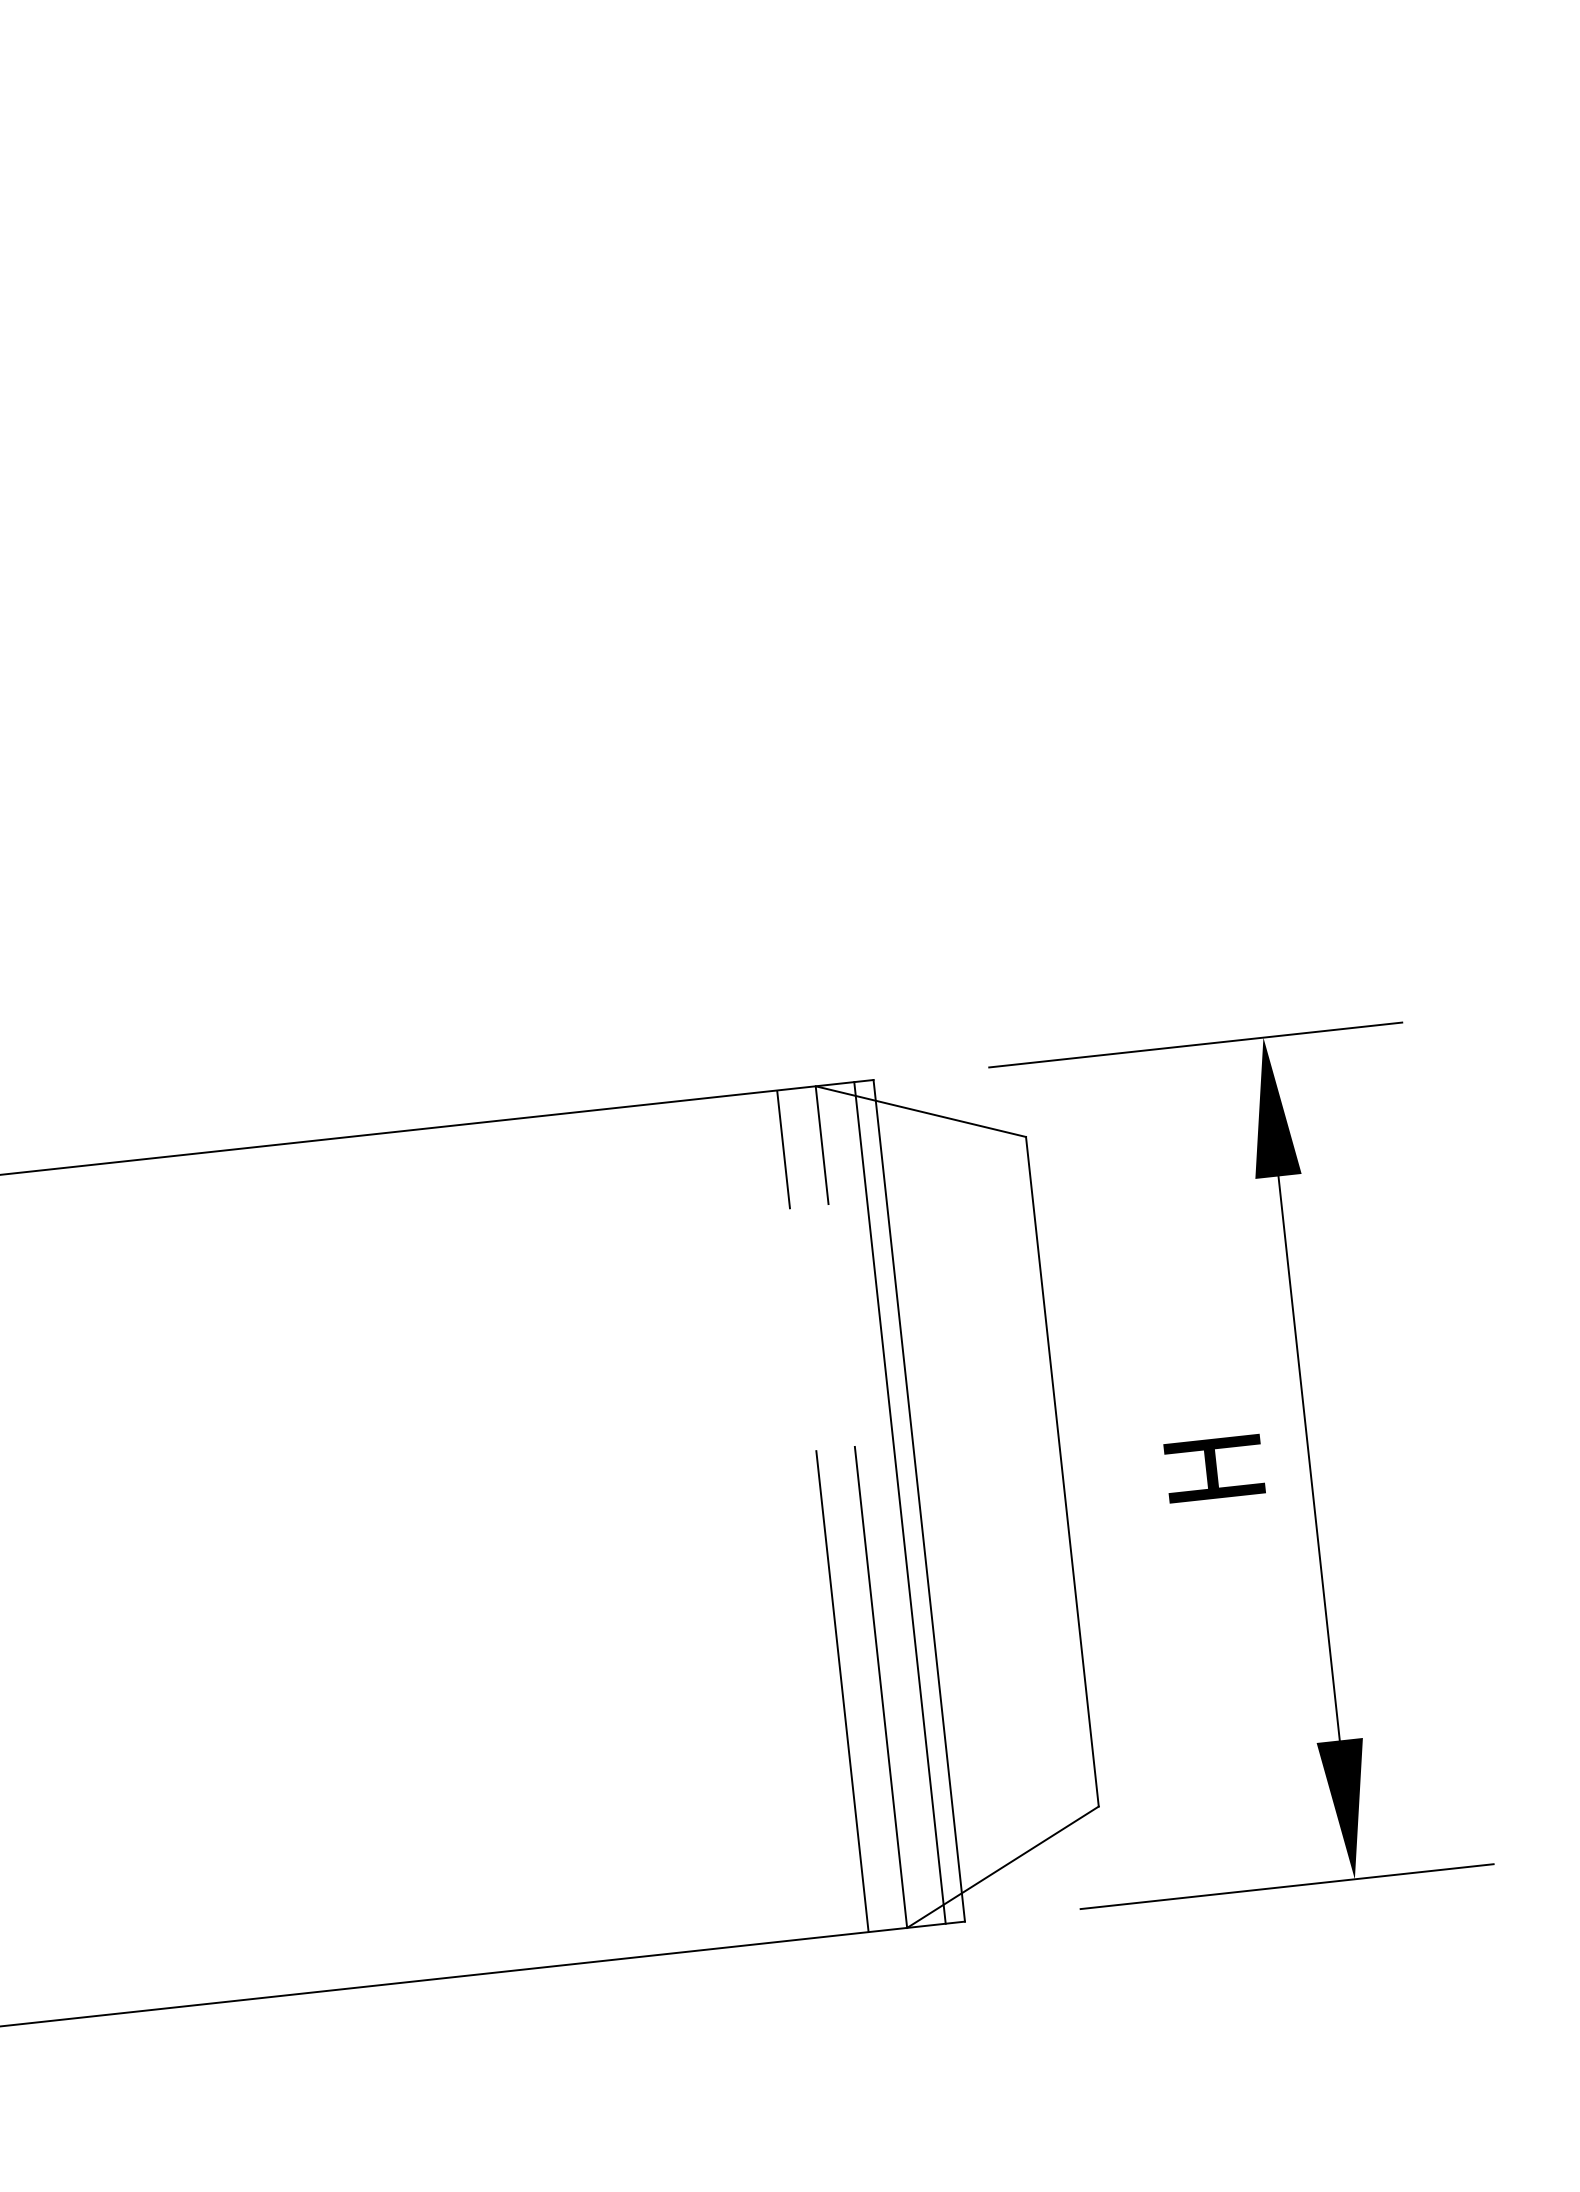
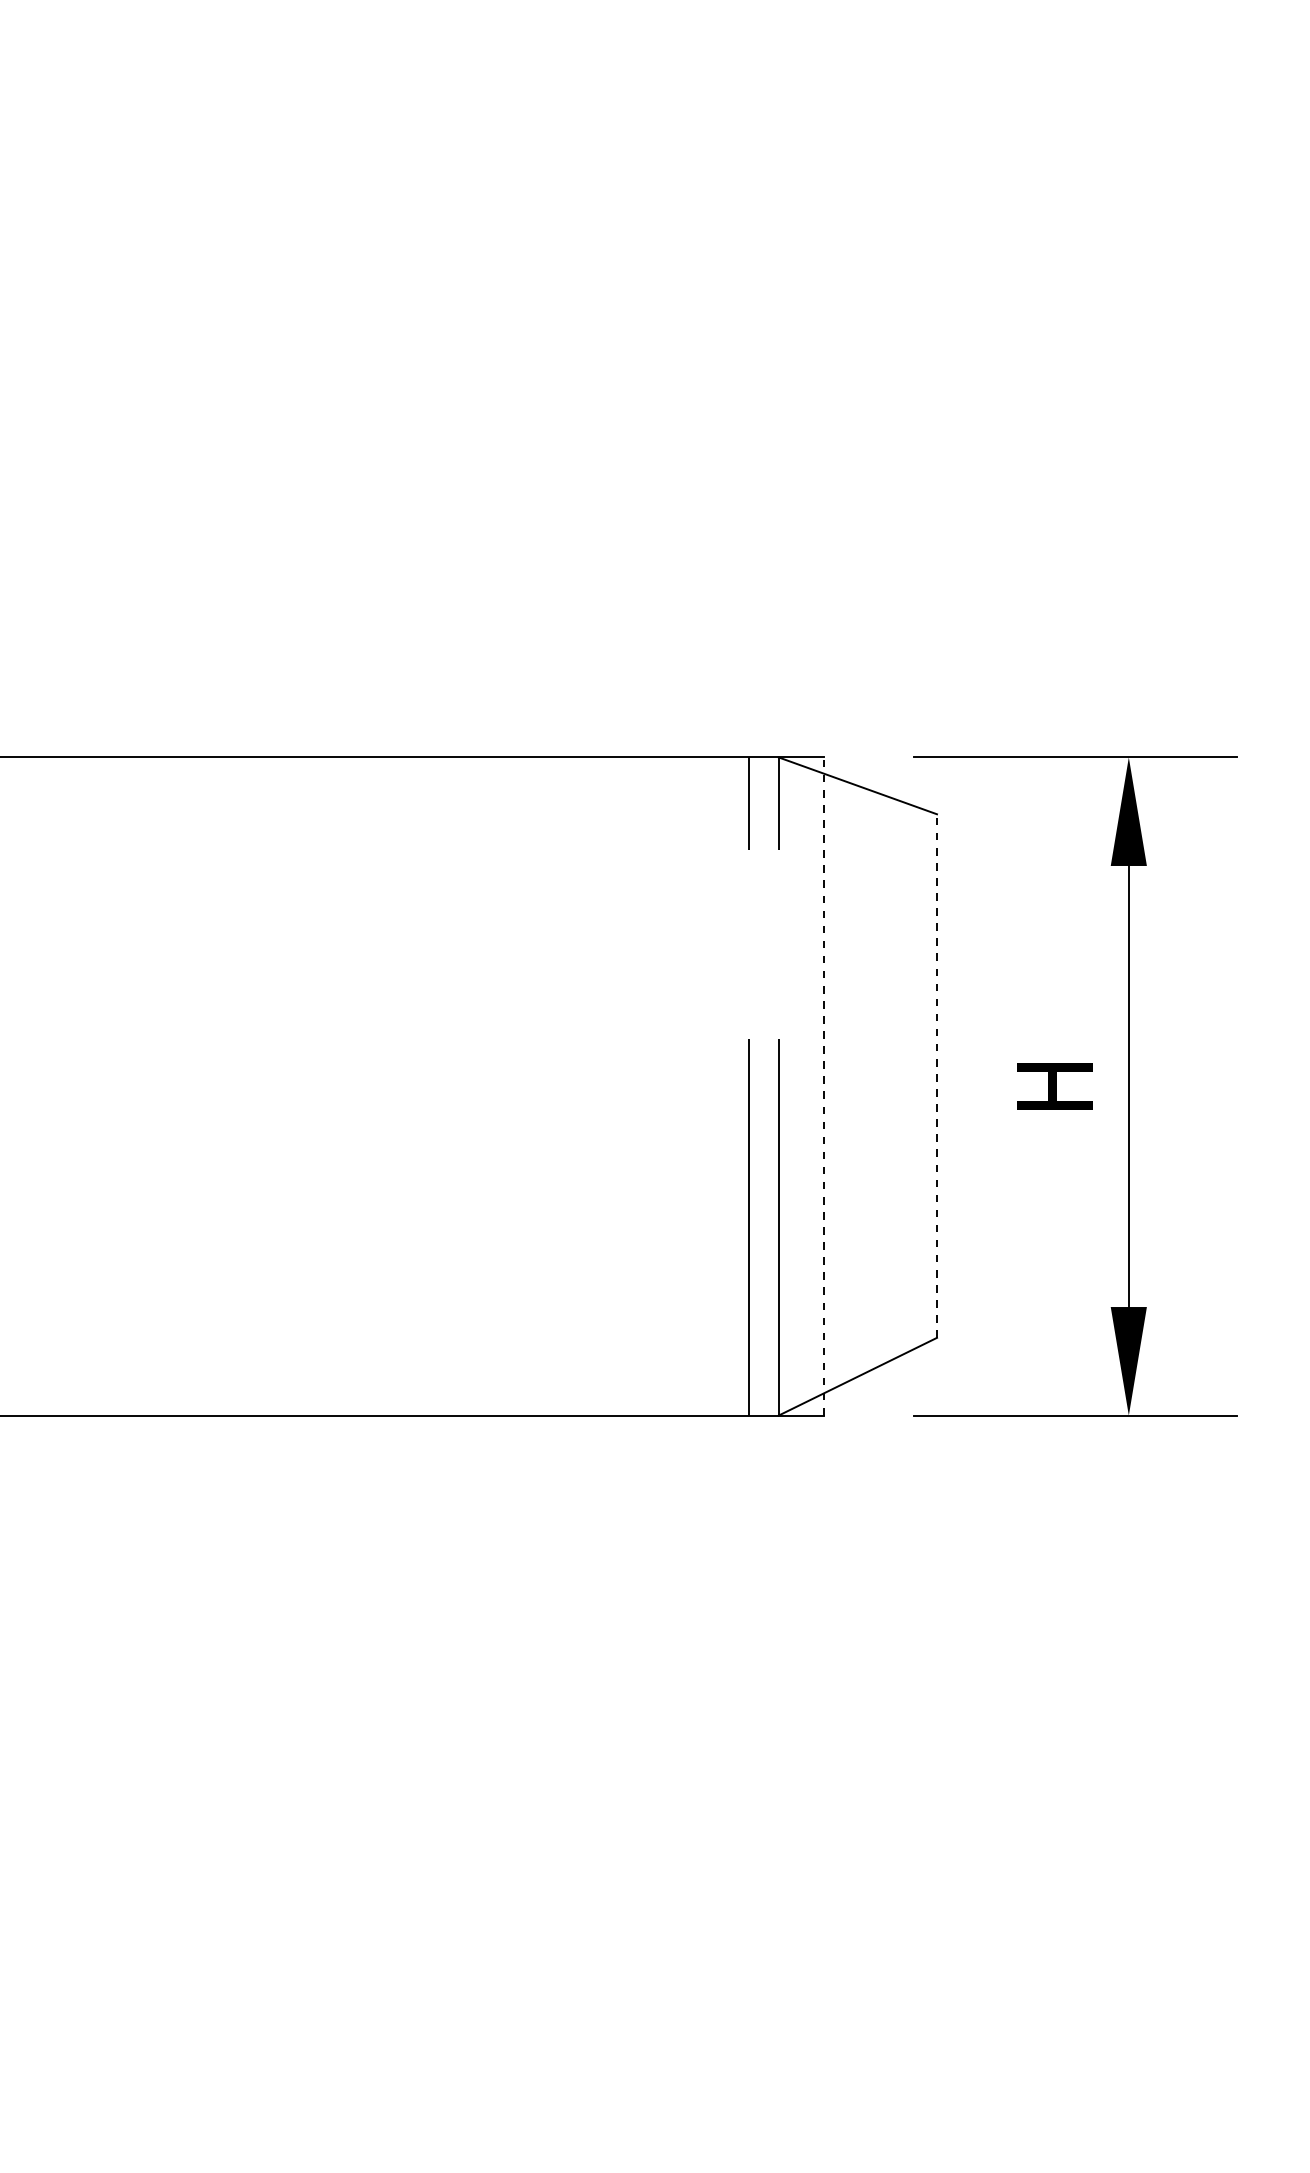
line: (1063, 1472) -> (937, 1076), solid -> dashed
line: (918, 1500) -> (823, 1086), solid -> dashed
line: (899, 1502) -> (808, 1086), removed

